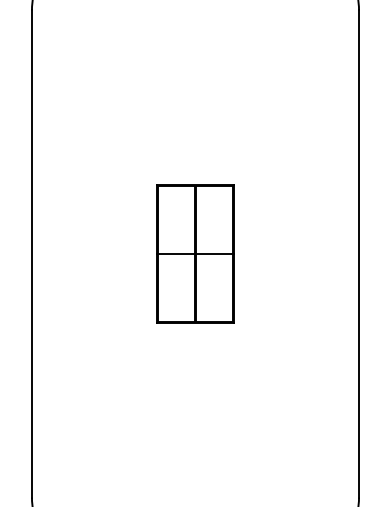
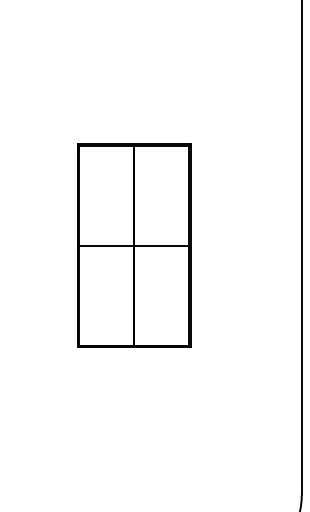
part: (195, 253) -> (134, 245), size x1.43

